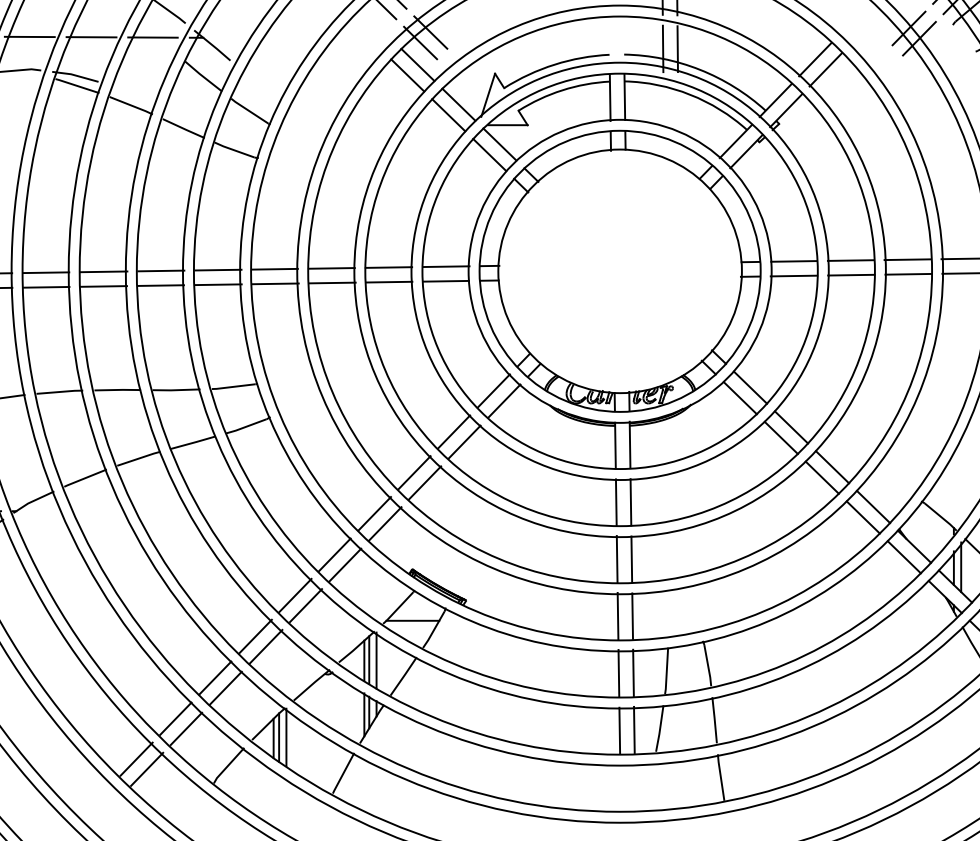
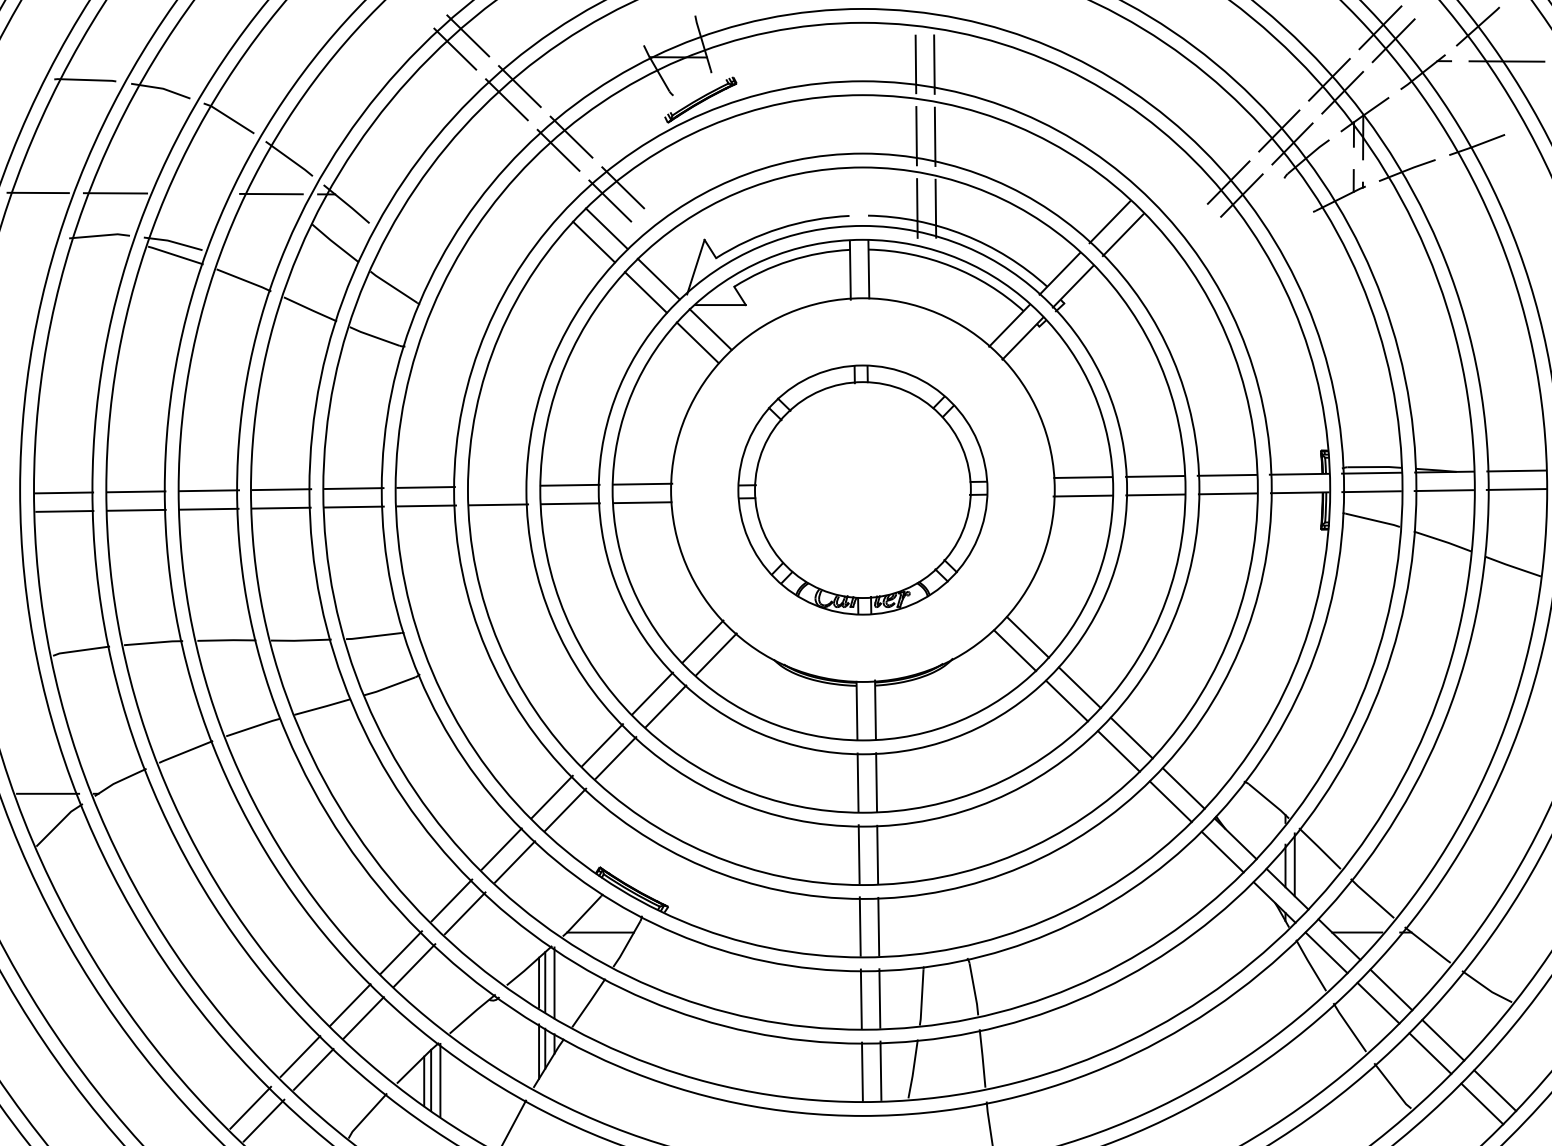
line: (91, 37) -> (193, 193), removed
line: (331, 267) -> (497, 485), removed
part: (619, 270) -> (862, 489), size x0.7

